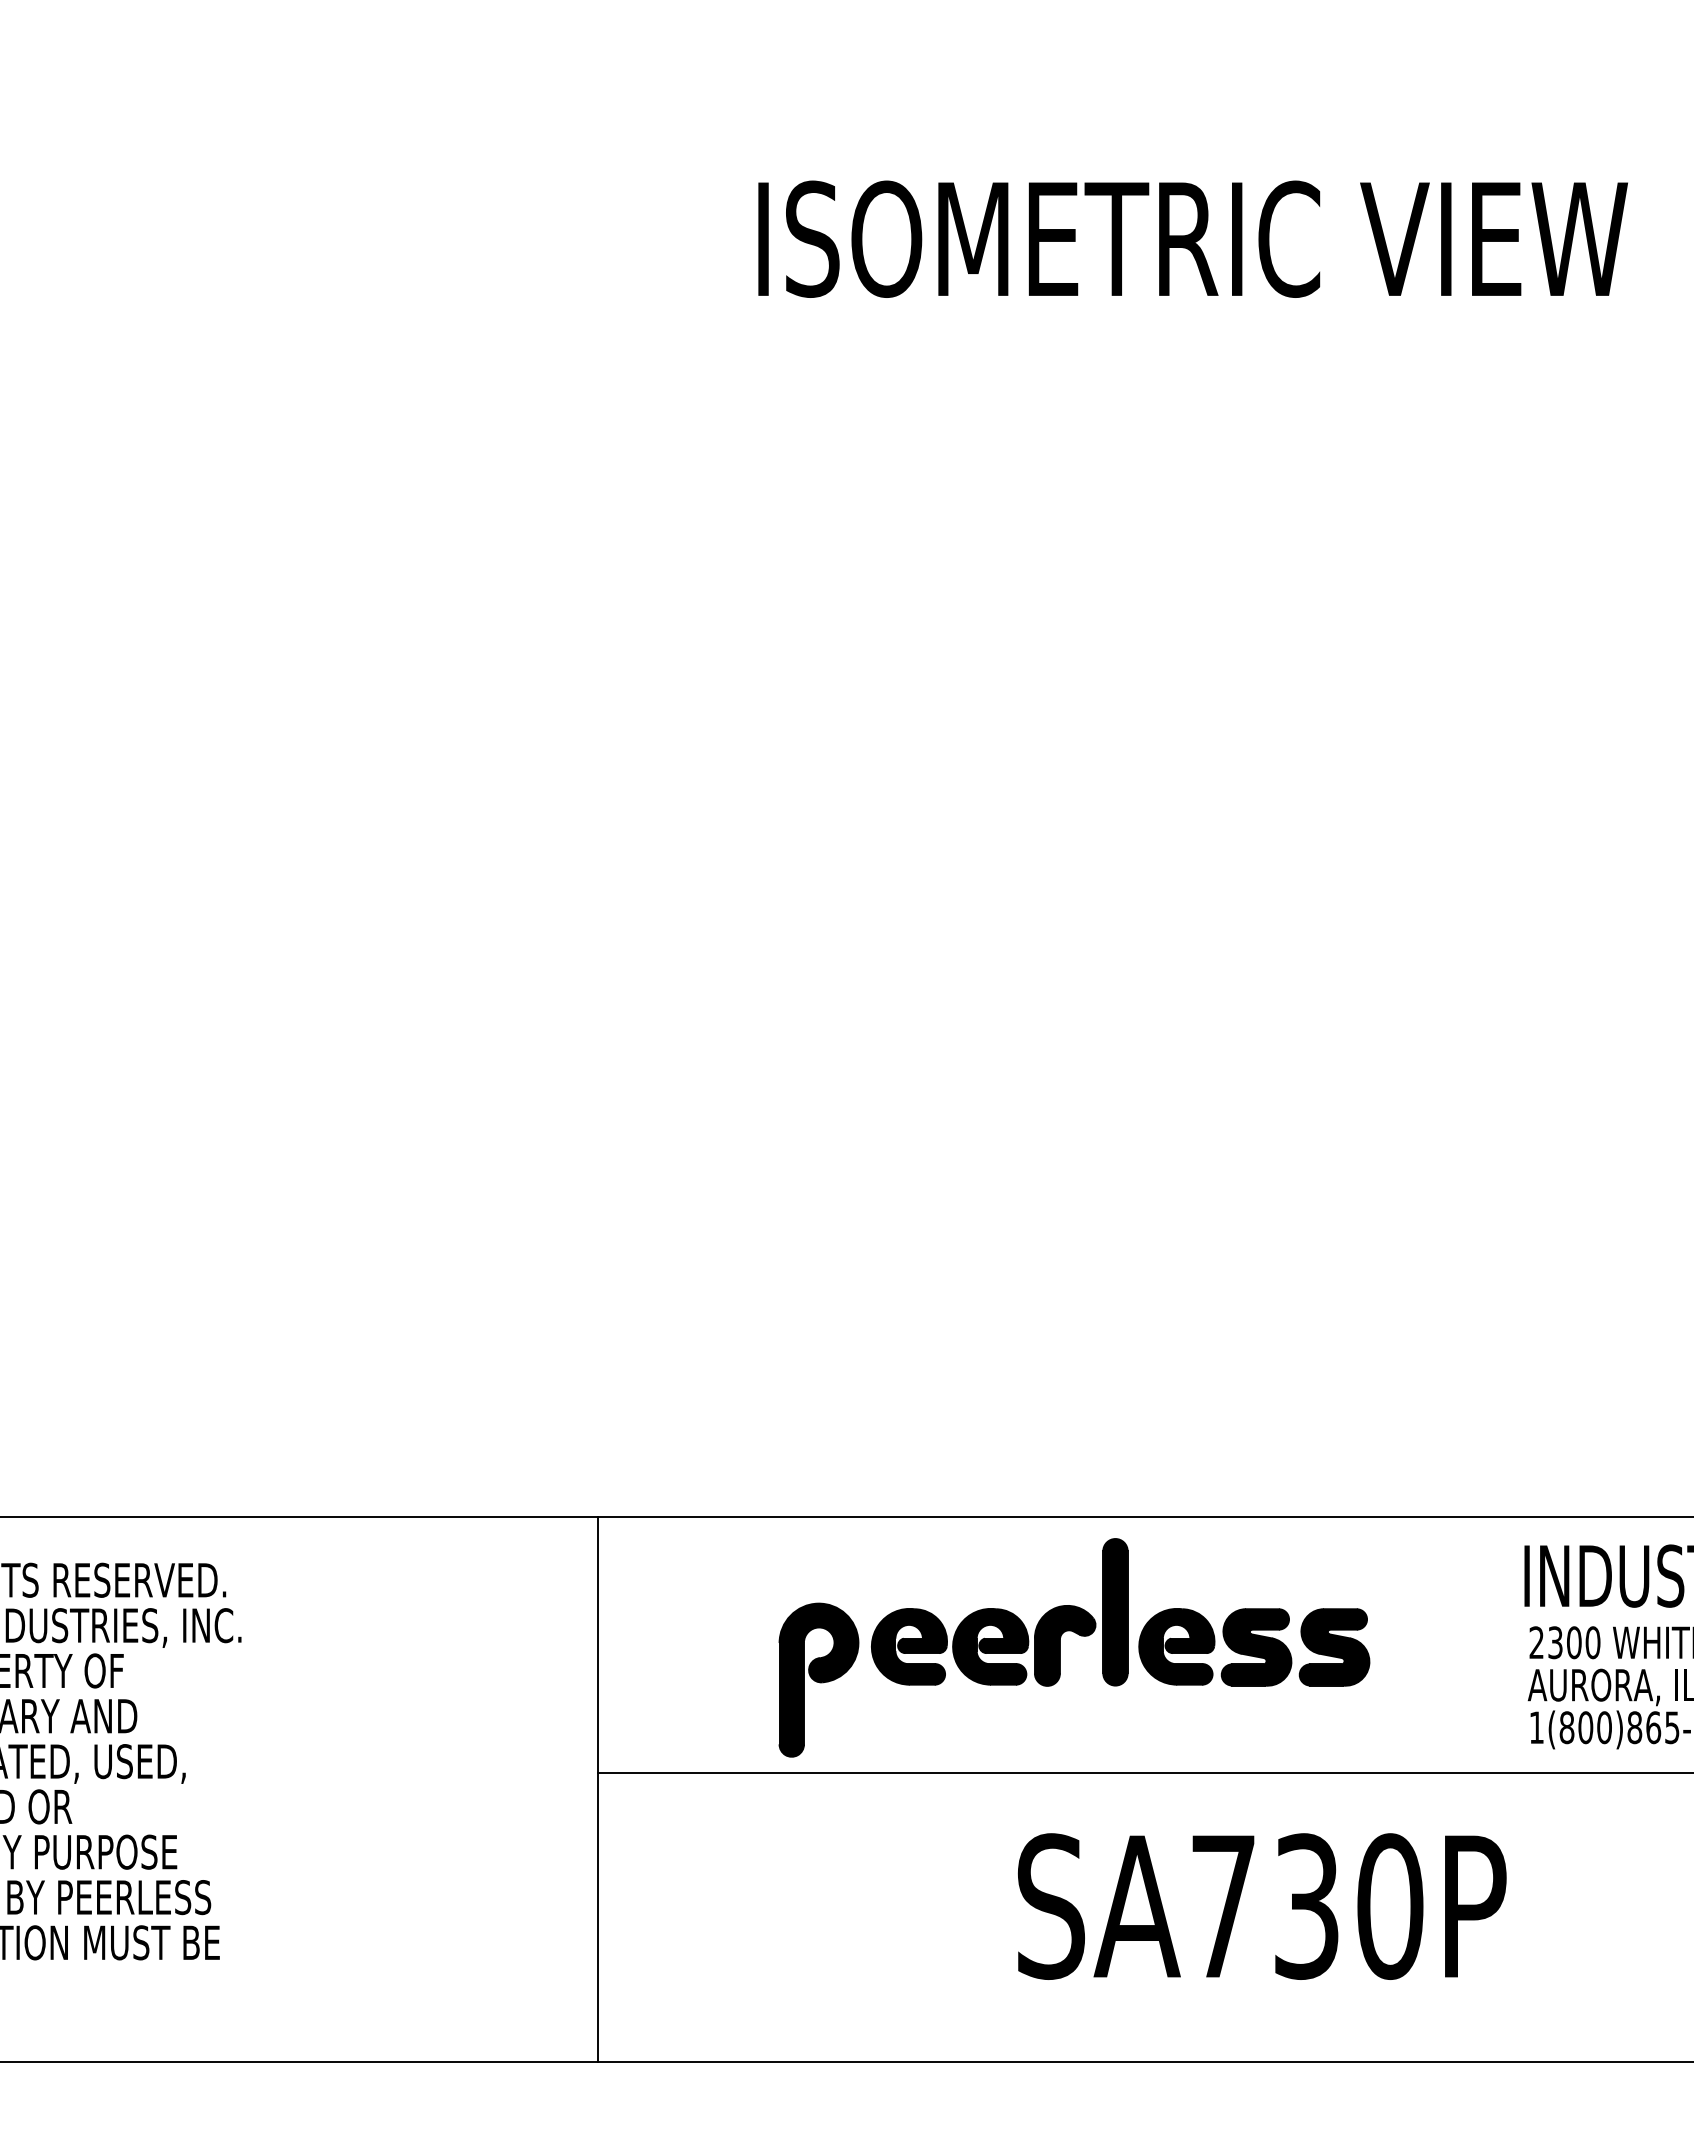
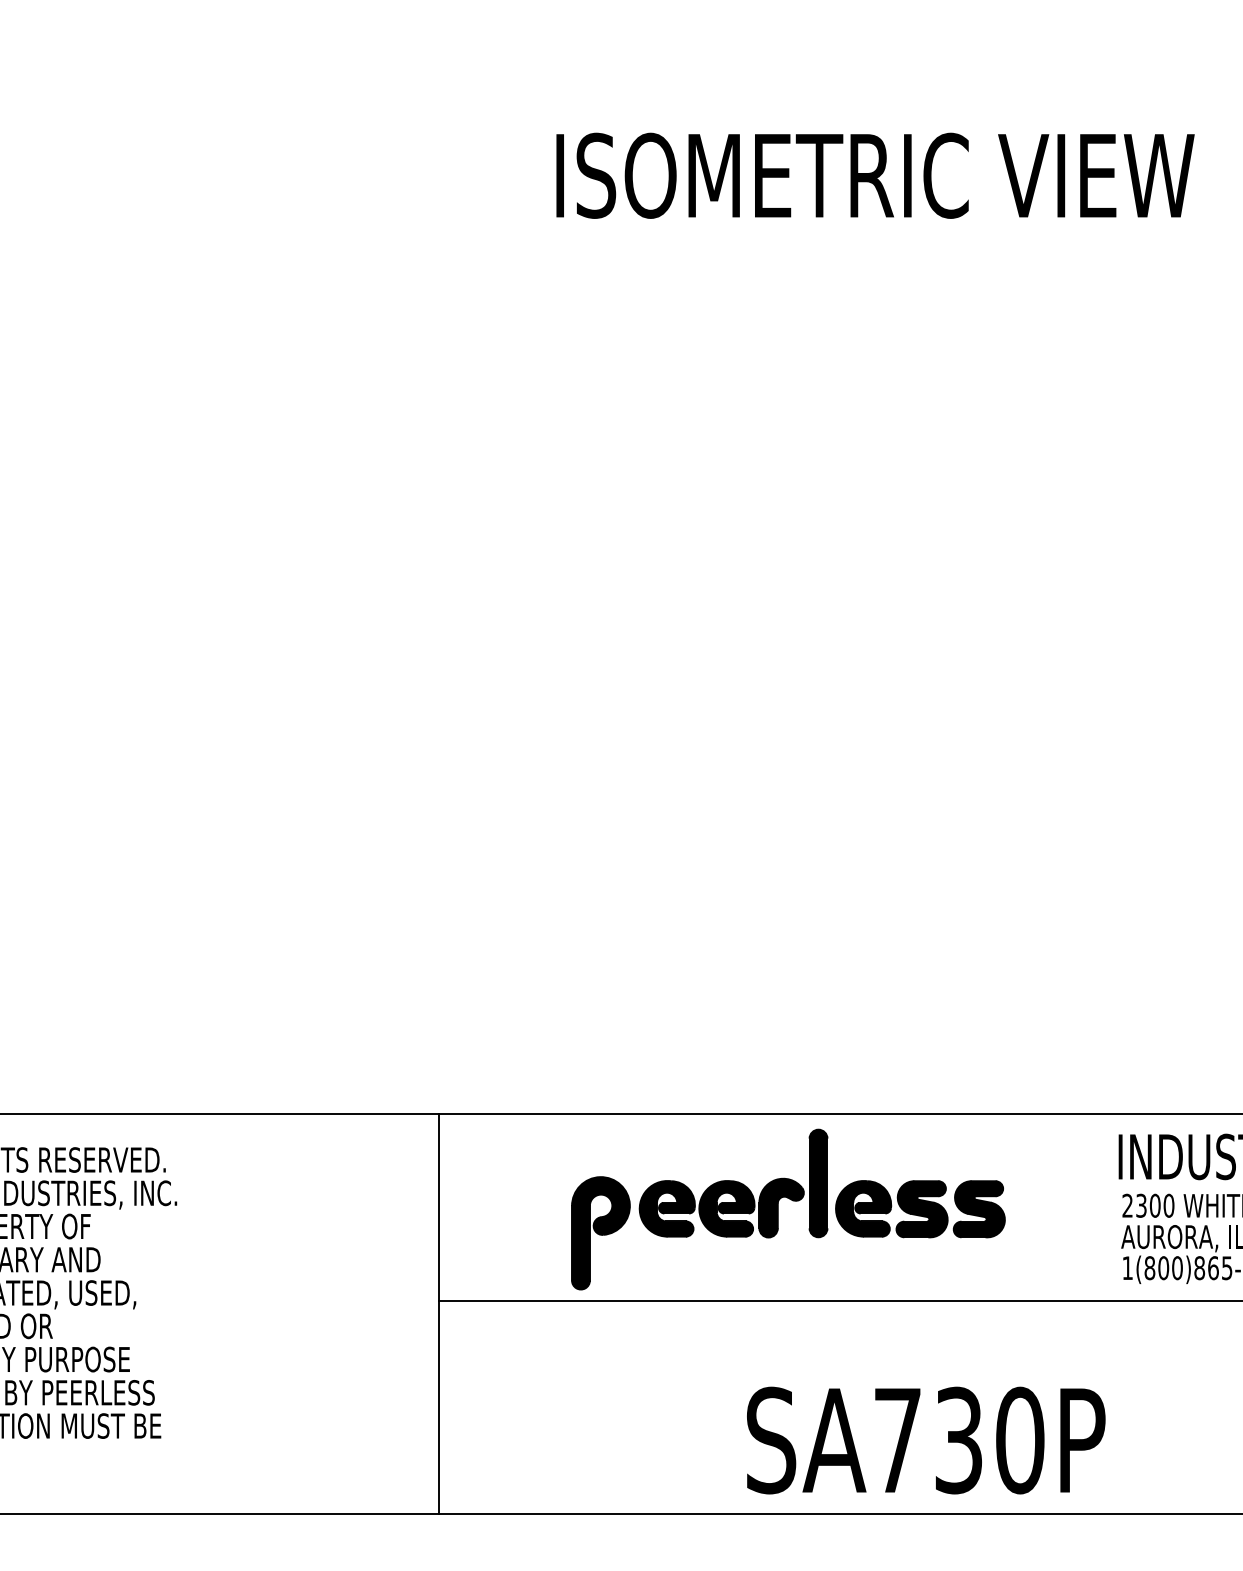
text: (1262, 1906) -> (926, 1440), moved

